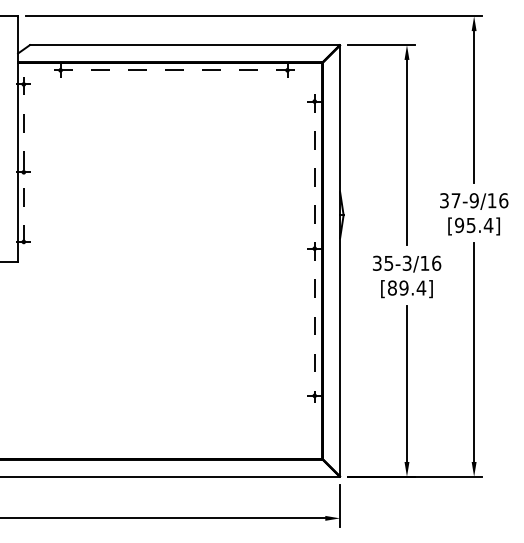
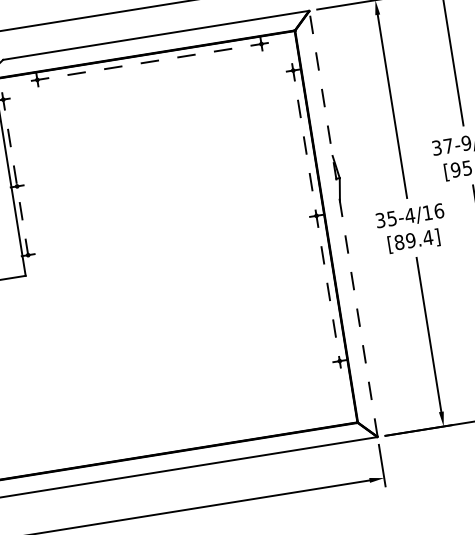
line: (340, 260) -> (343, 223), solid -> dashed
text: (406, 262) -> (409, 214), 35-3/16 -> 35-4/16

